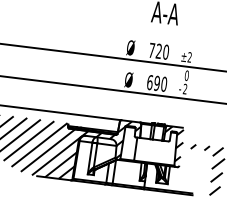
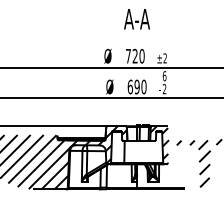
text: (186, 75) -> (164, 75), 0 -> 6

